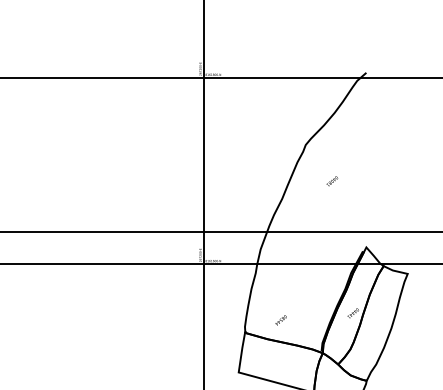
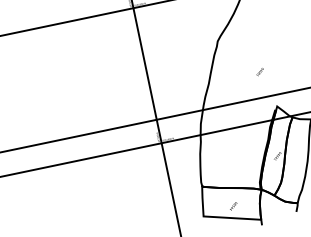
text: (332, 181) -> (260, 72), moved
text: (280, 320) -> (233, 206), moved

